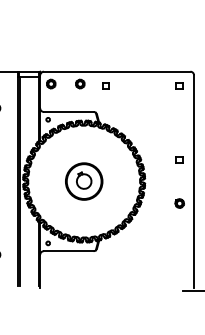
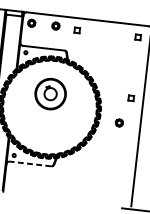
part: (84, 181) -> (50, 94), moved
part: (179, 203) -> (119, 122), moved
line: (68, 251) -> (30, 164), solid -> dashed

